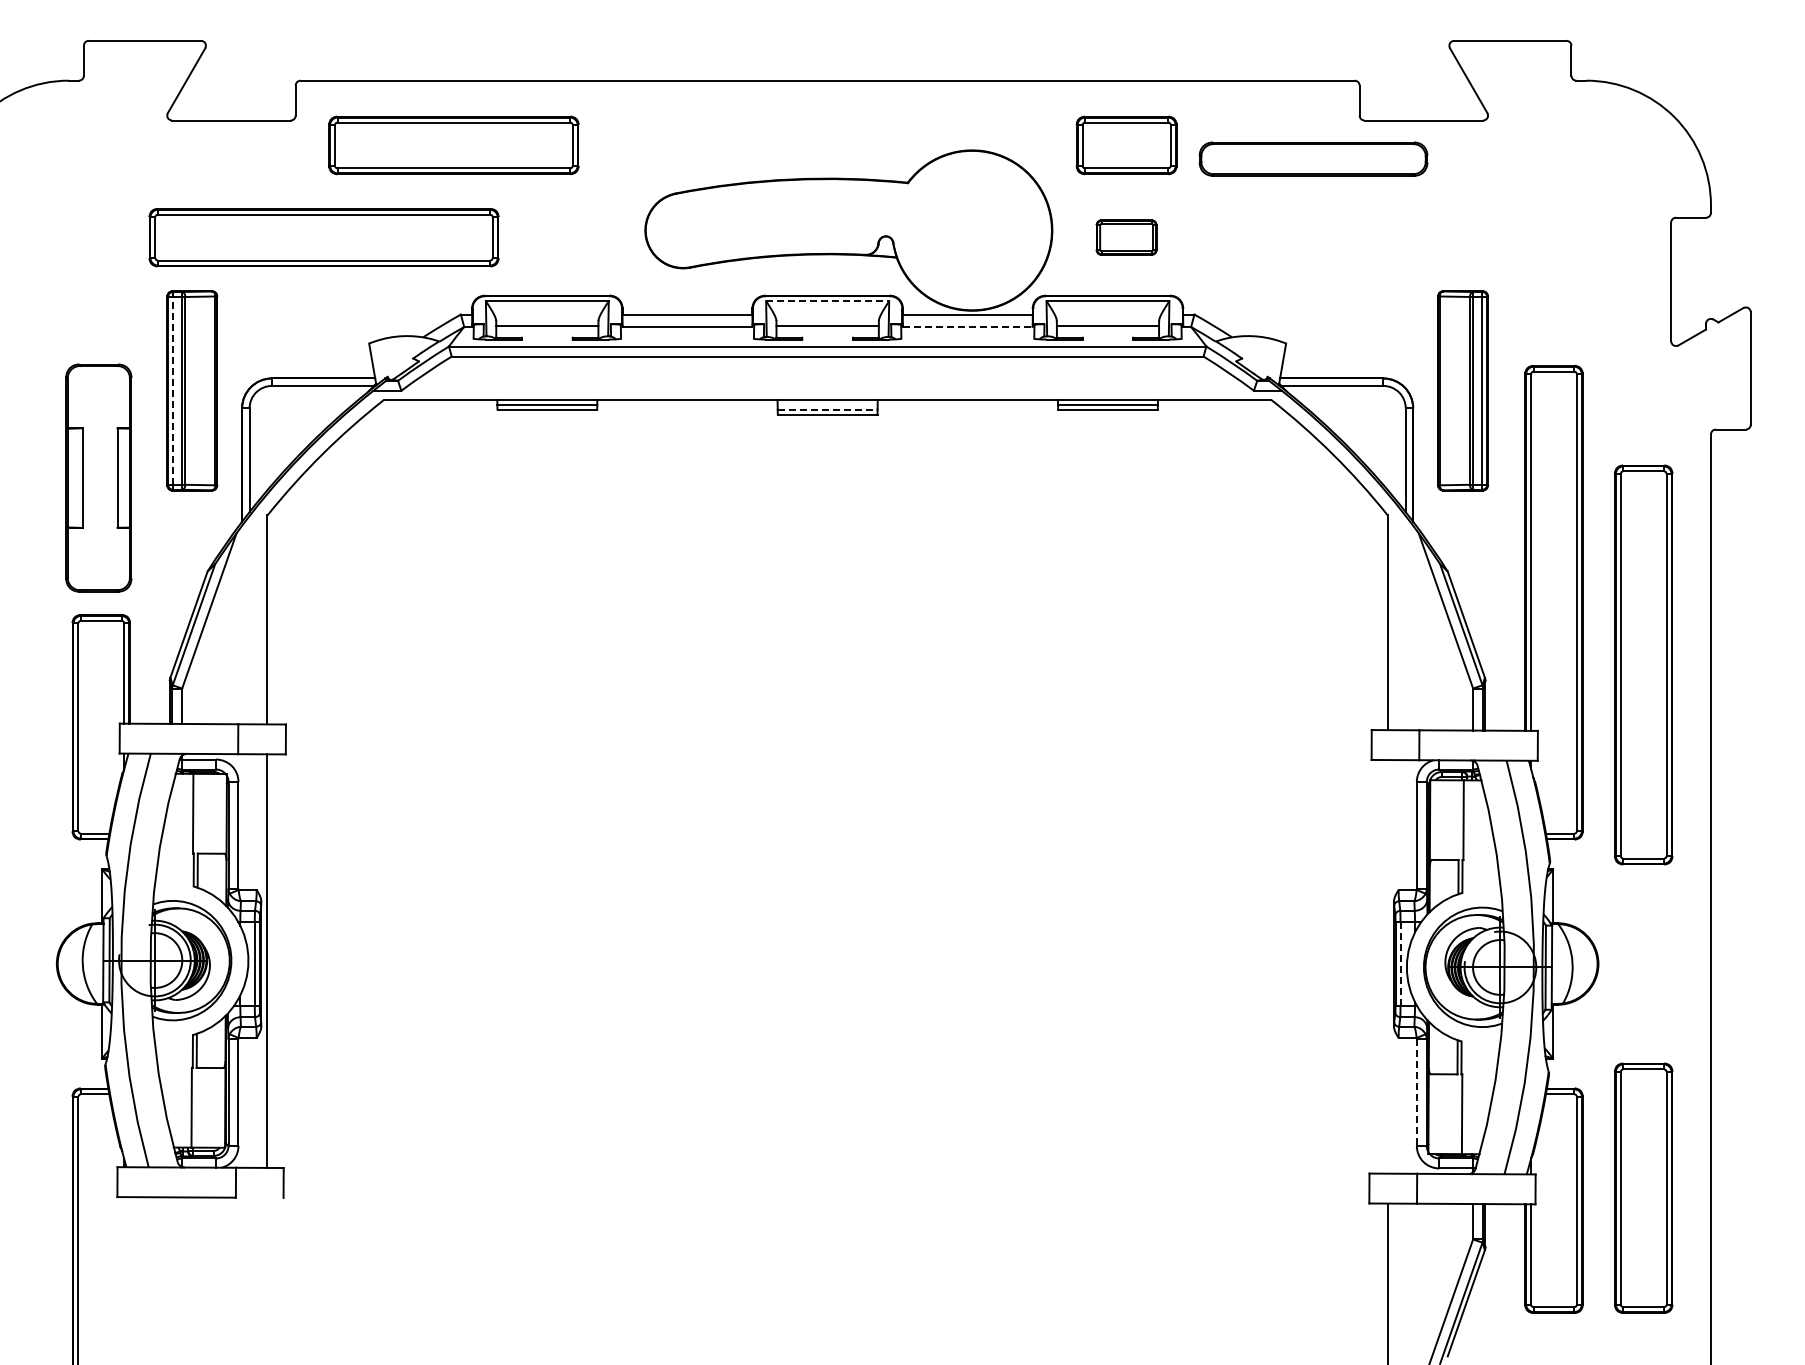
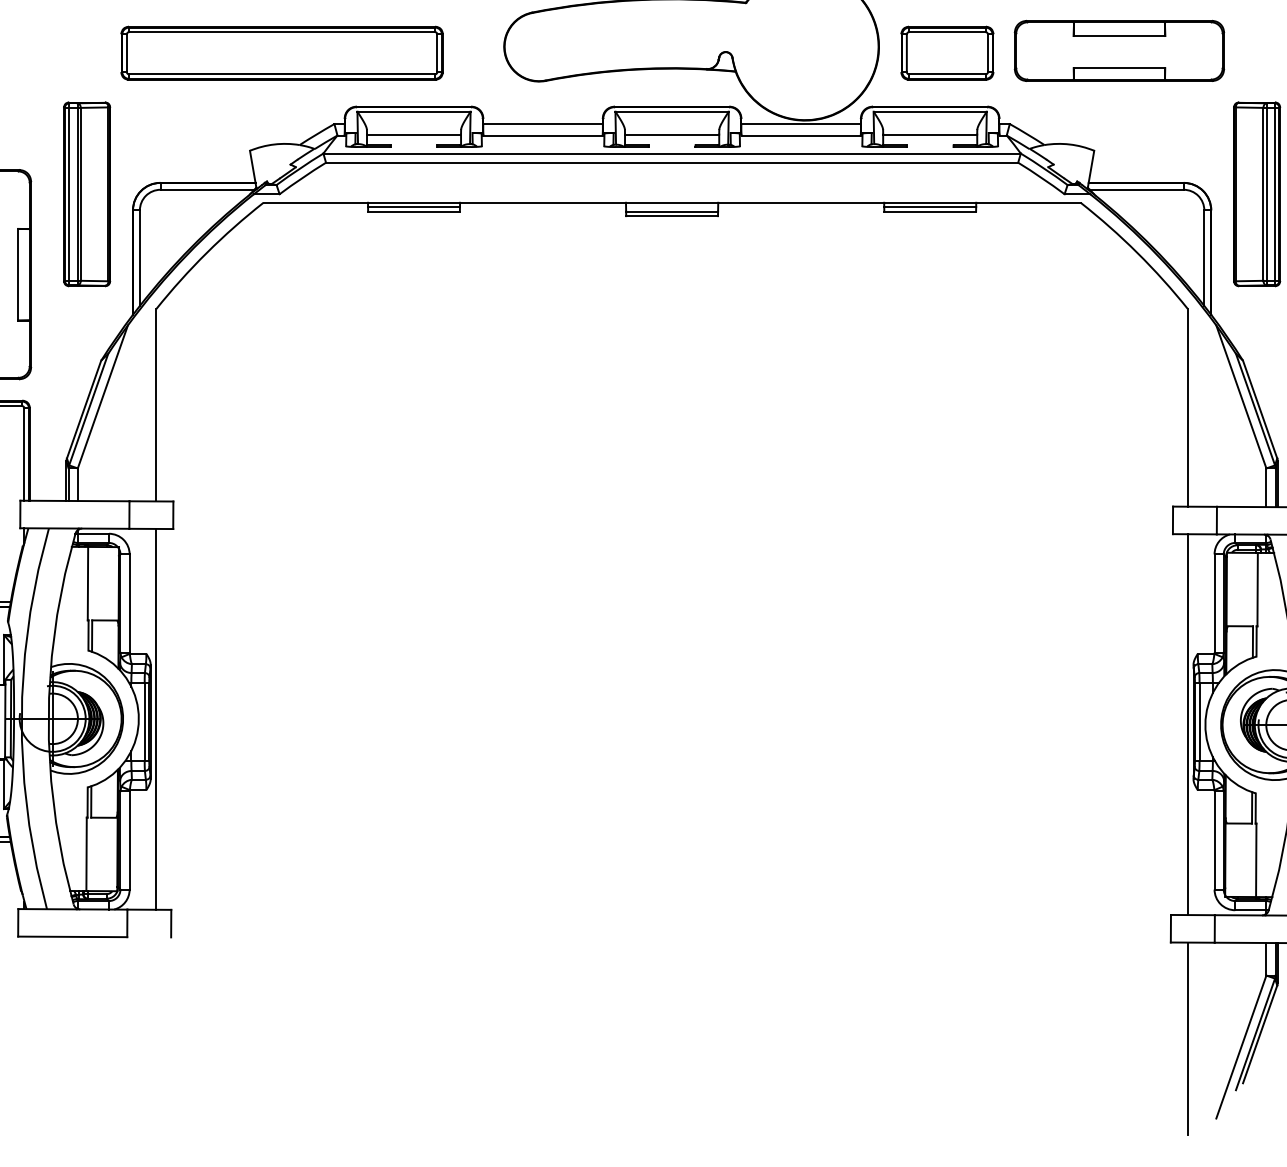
part: (1313, 234) -> (1119, 50), added
part: (323, 237) -> (281, 53), moved
part: (1126, 237) -> (947, 53), size x1.67
line: (827, 301) -> (671, 112), dashed -> solid
line: (967, 326) -> (800, 135), dashed -> solid
line: (173, 390) -> (69, 193), dashed -> solid
line: (827, 409) -> (671, 211), dashed -> solid
line: (1400, 964) -> (1199, 722), dashed -> solid
line: (1387, 966) -> (1187, 724), added
line: (1416, 1093) -> (1214, 841), dashed -> solid

